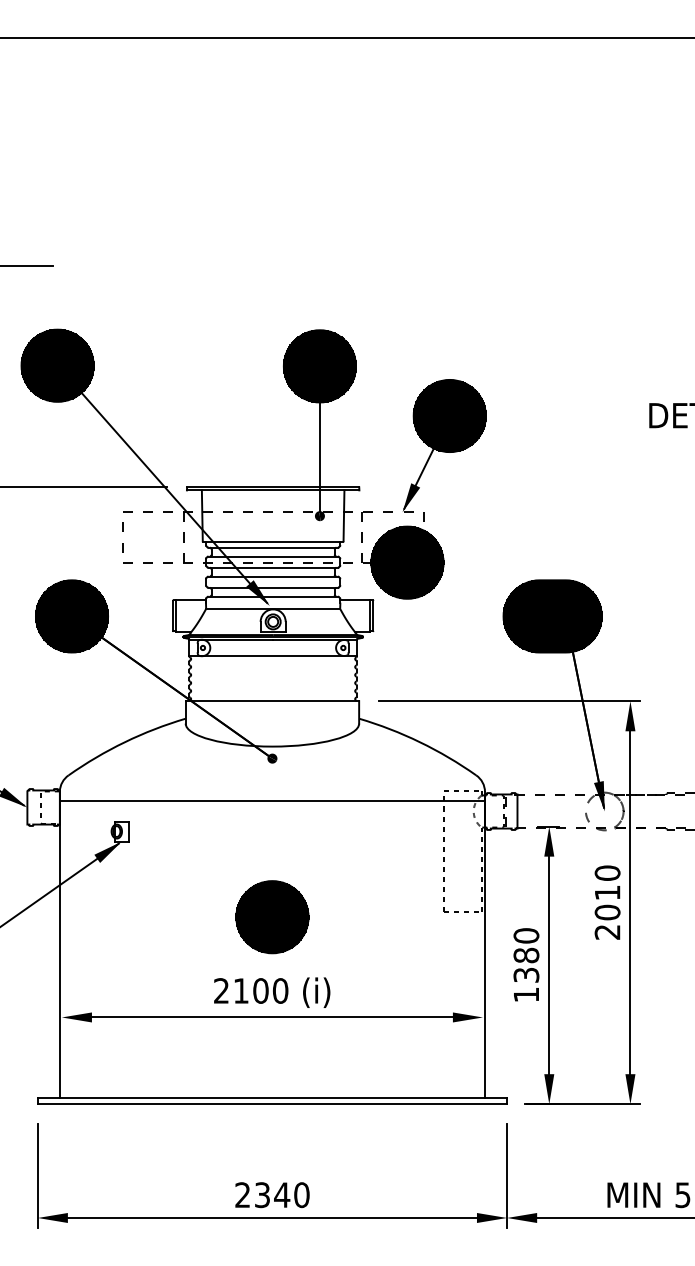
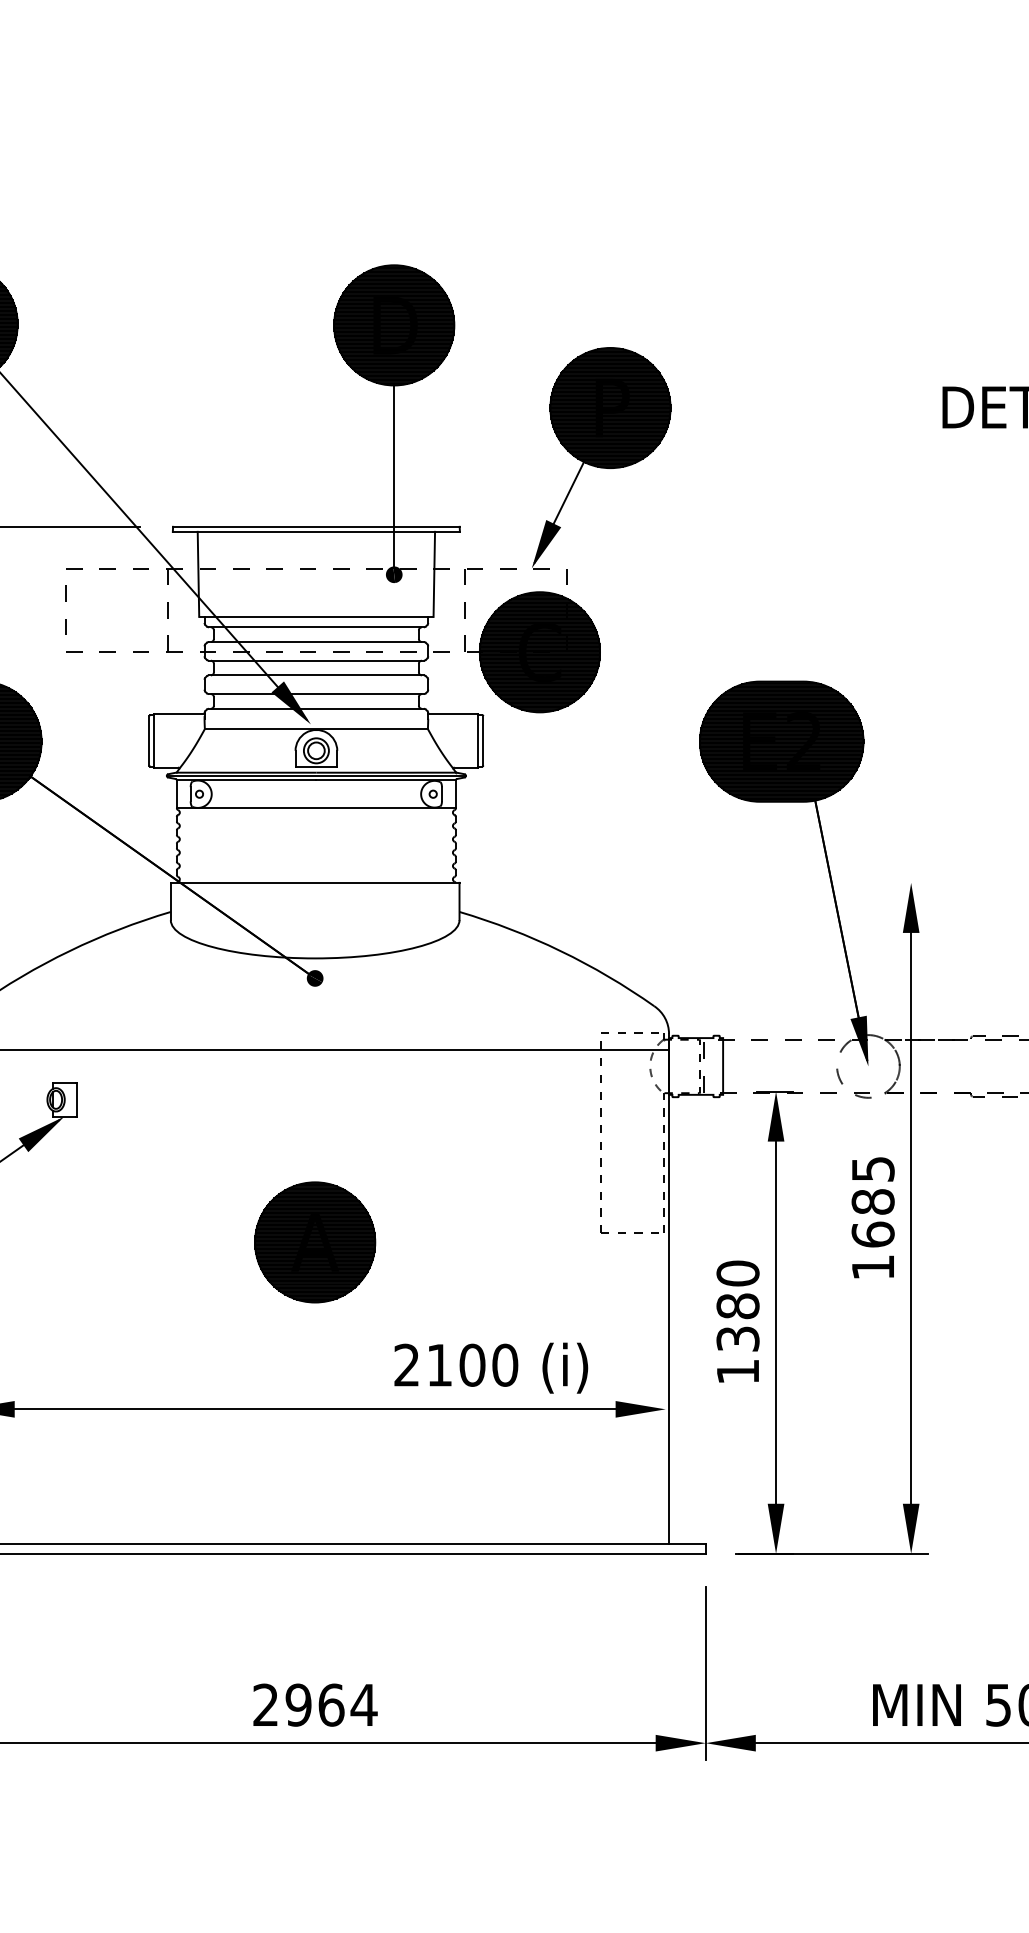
line: (509, 701) -> (709, 883), removed
text: (607, 902) -> (872, 1217), 2010 -> 1685
text: (272, 992) -> (491, 1367), moved
text: (281, 1195) -> (330, 1705), 2340 -> 2964

